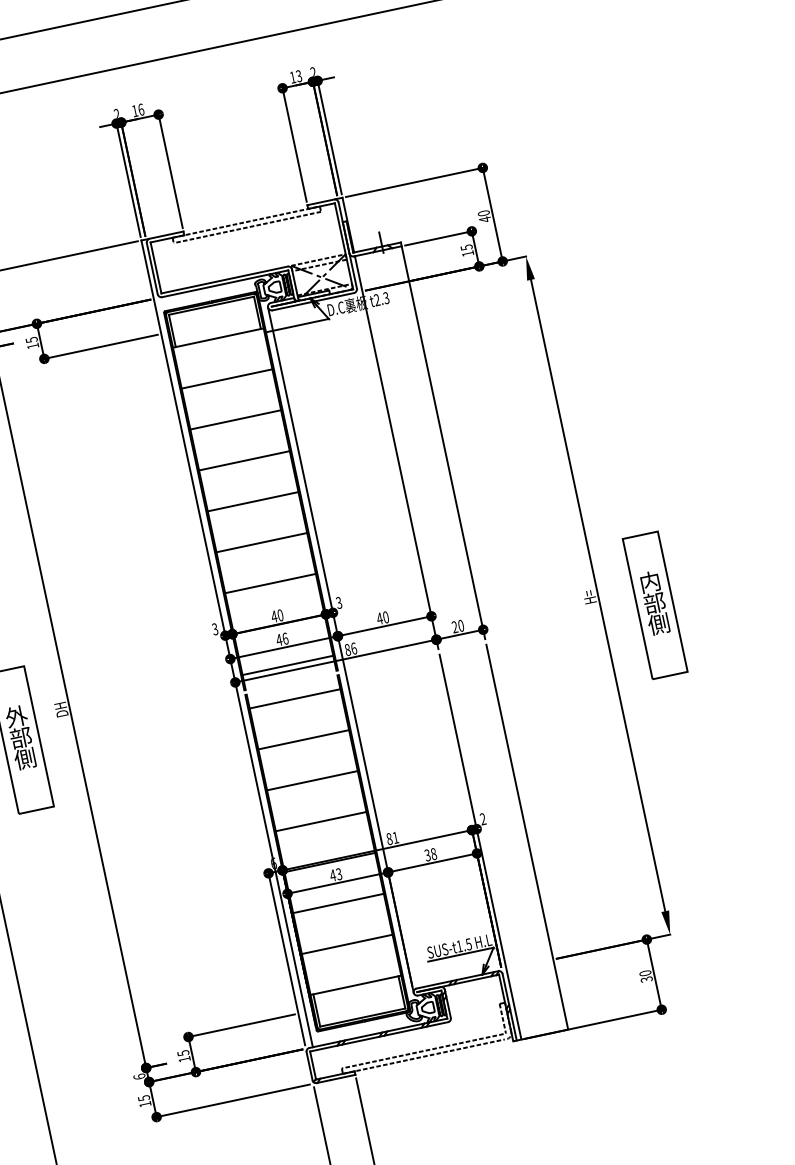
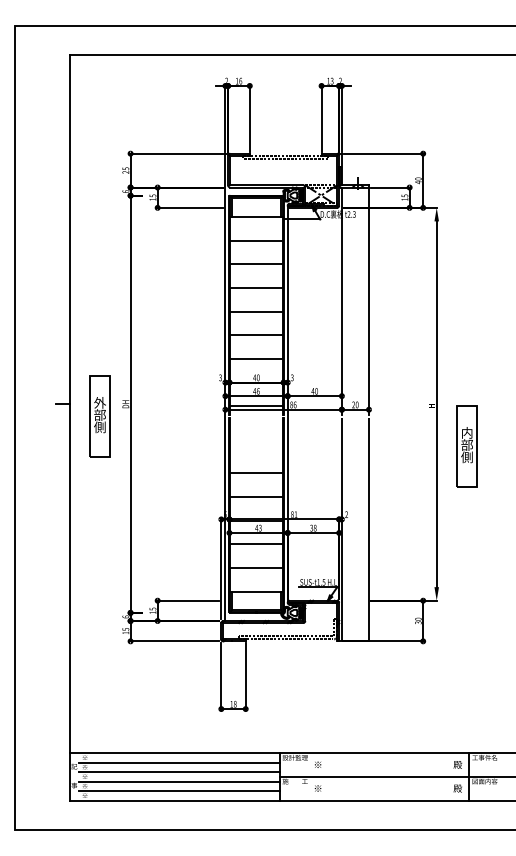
part: (654, 605) -> (466, 446), moved
line: (294, 698) -> (256, 425), removed
line: (303, 739) -> (256, 449), removed

